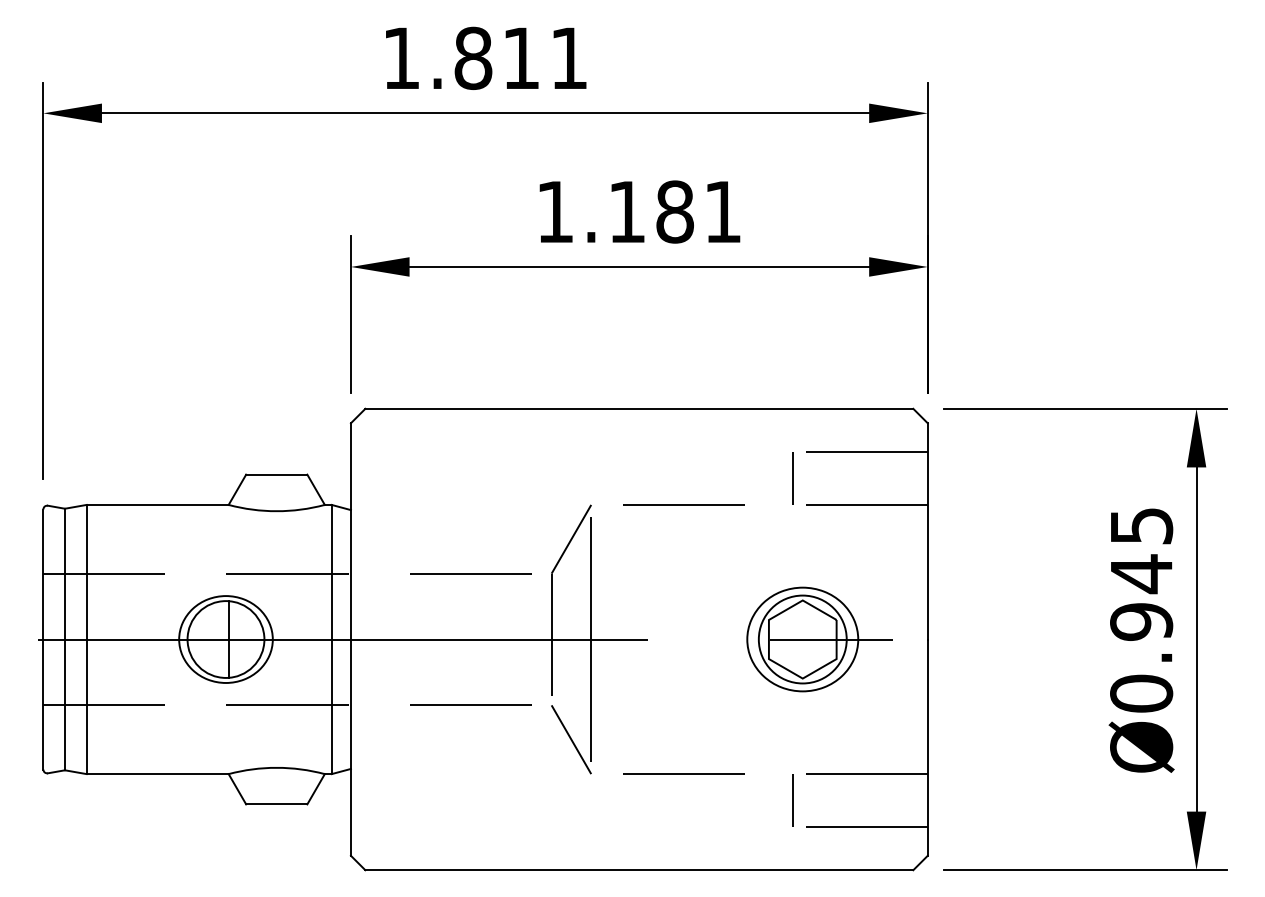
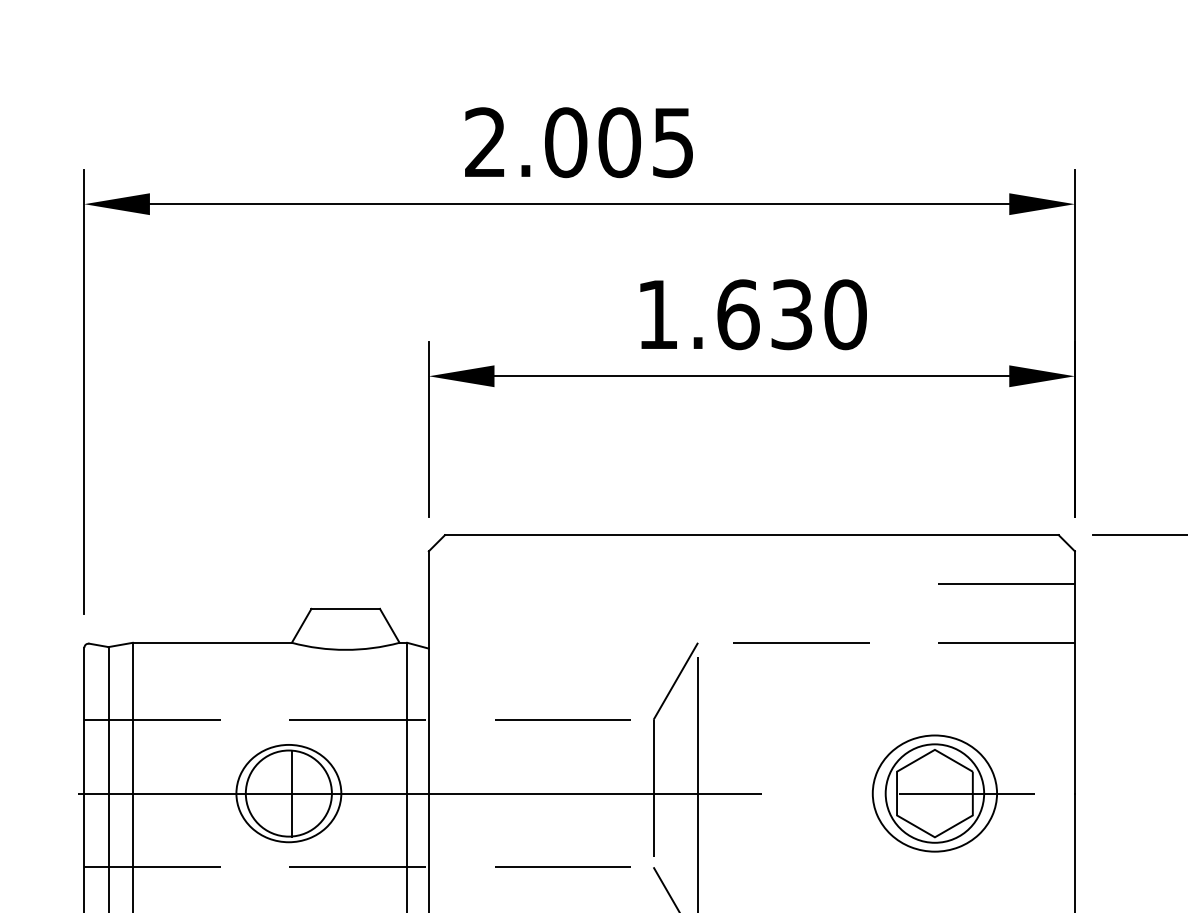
text: (484, 57) -> (578, 141), 1.811 -> 2.005
text: (675, 211) -> (792, 314), 1.181 -> 1.630
line: (792, 478) -> (923, 613), removed

